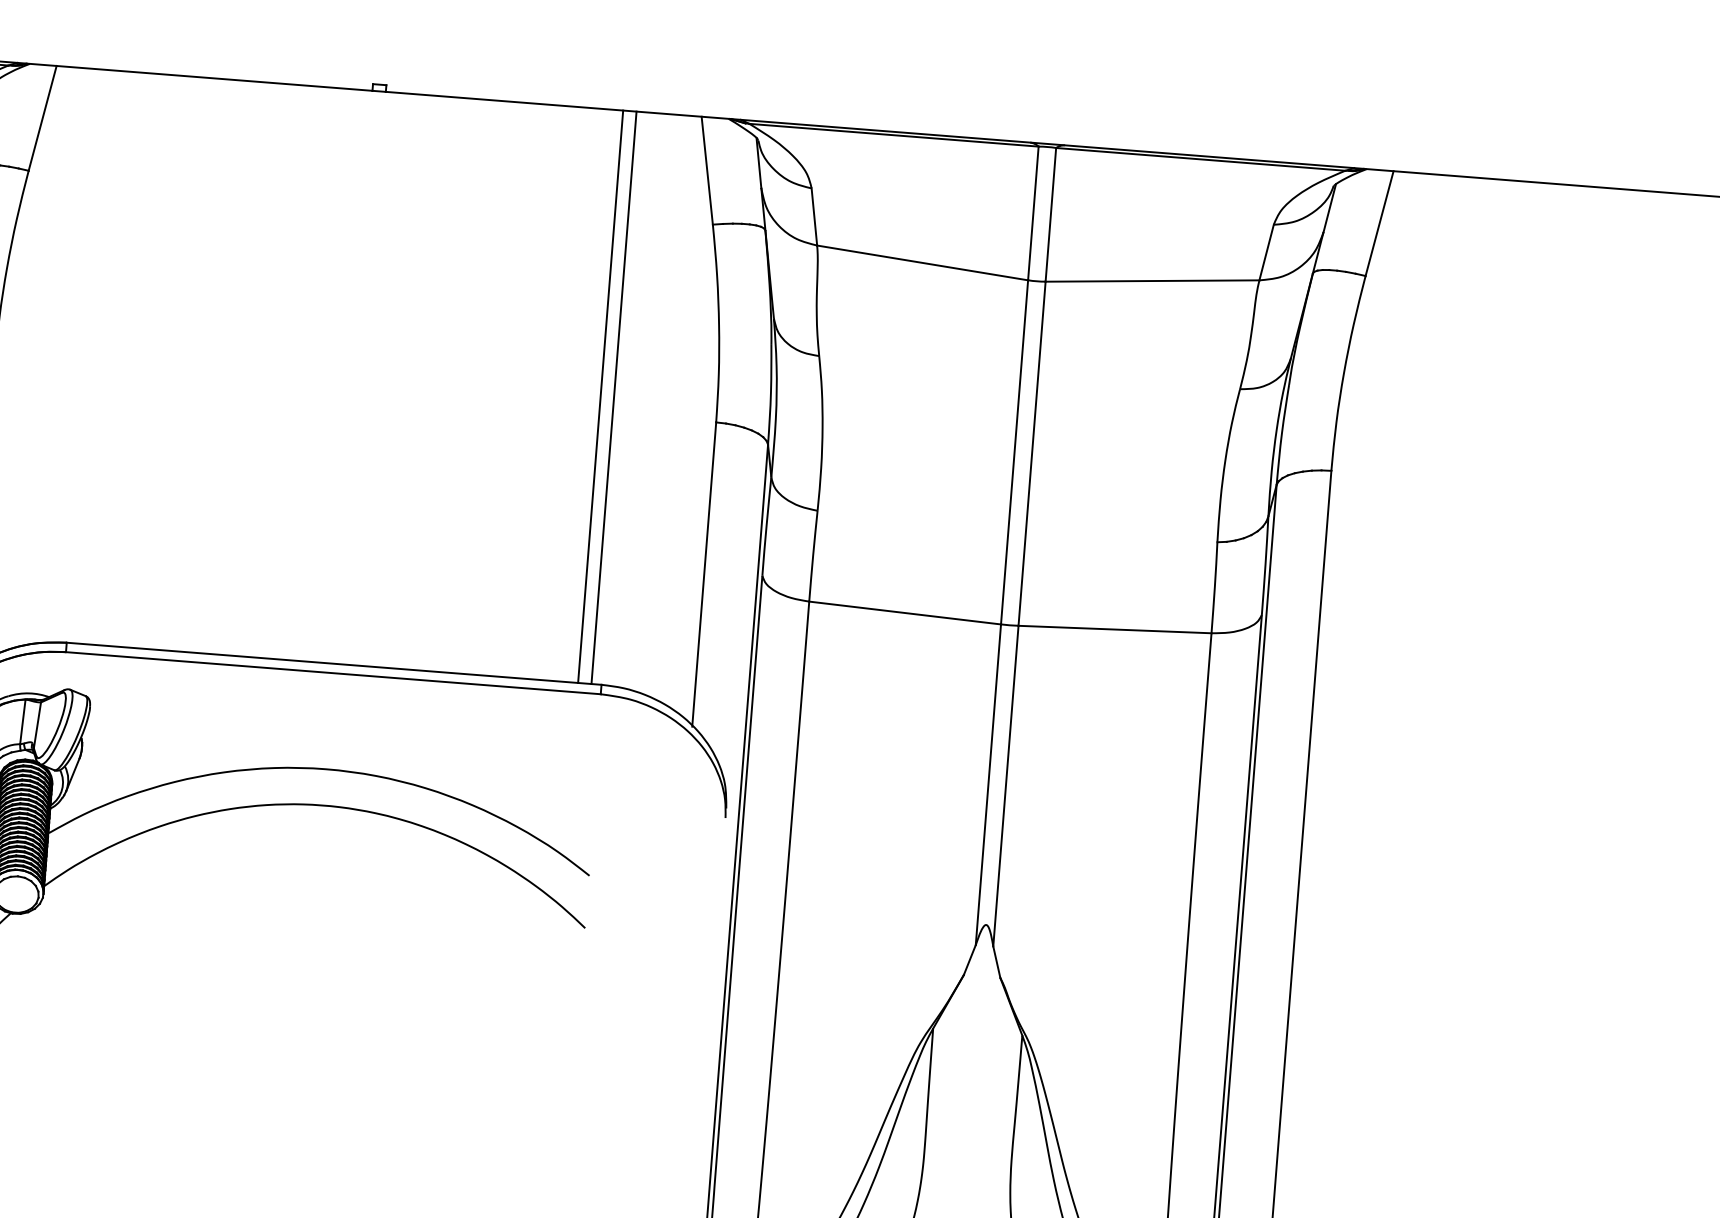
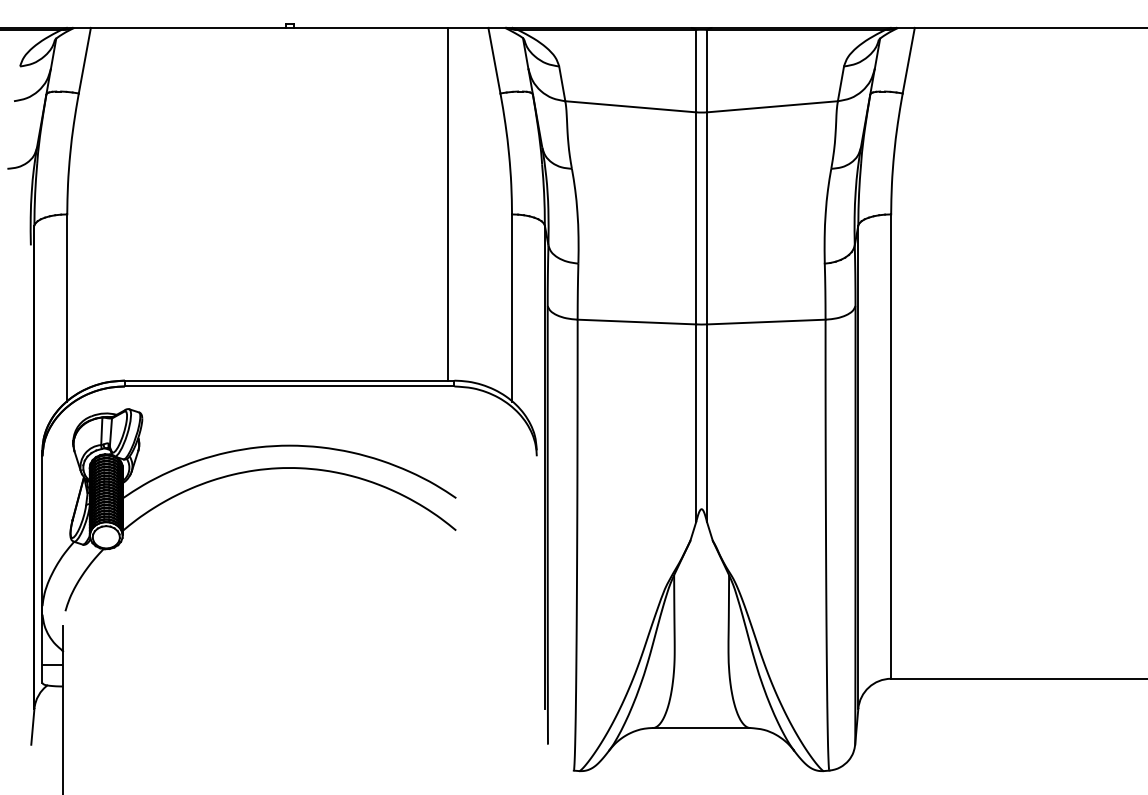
line: (601, 395) -> (440, 203), removed

